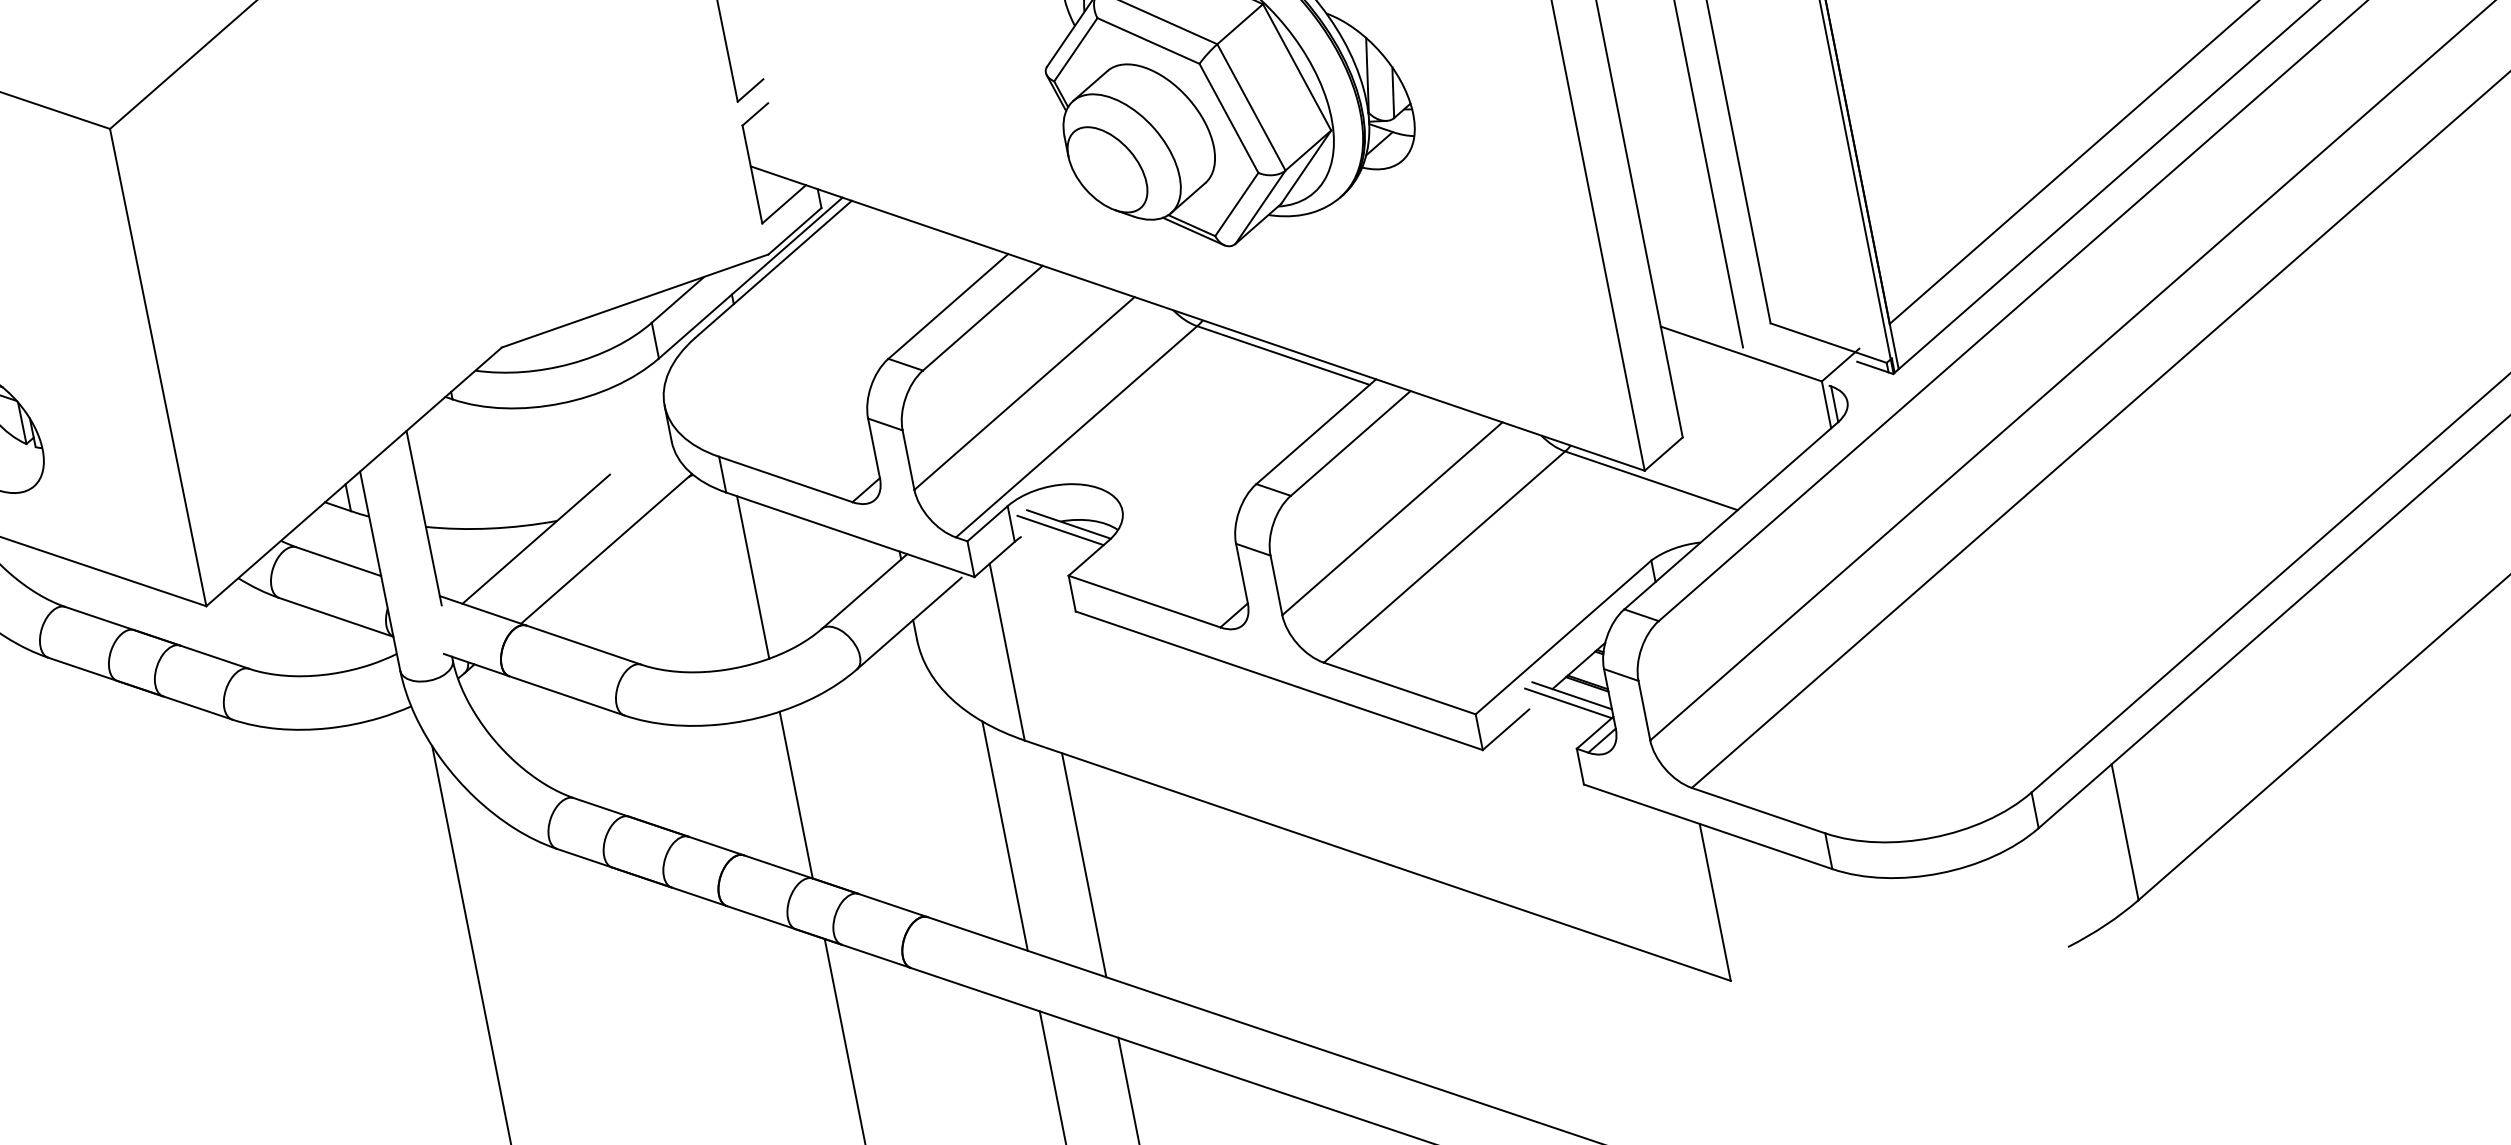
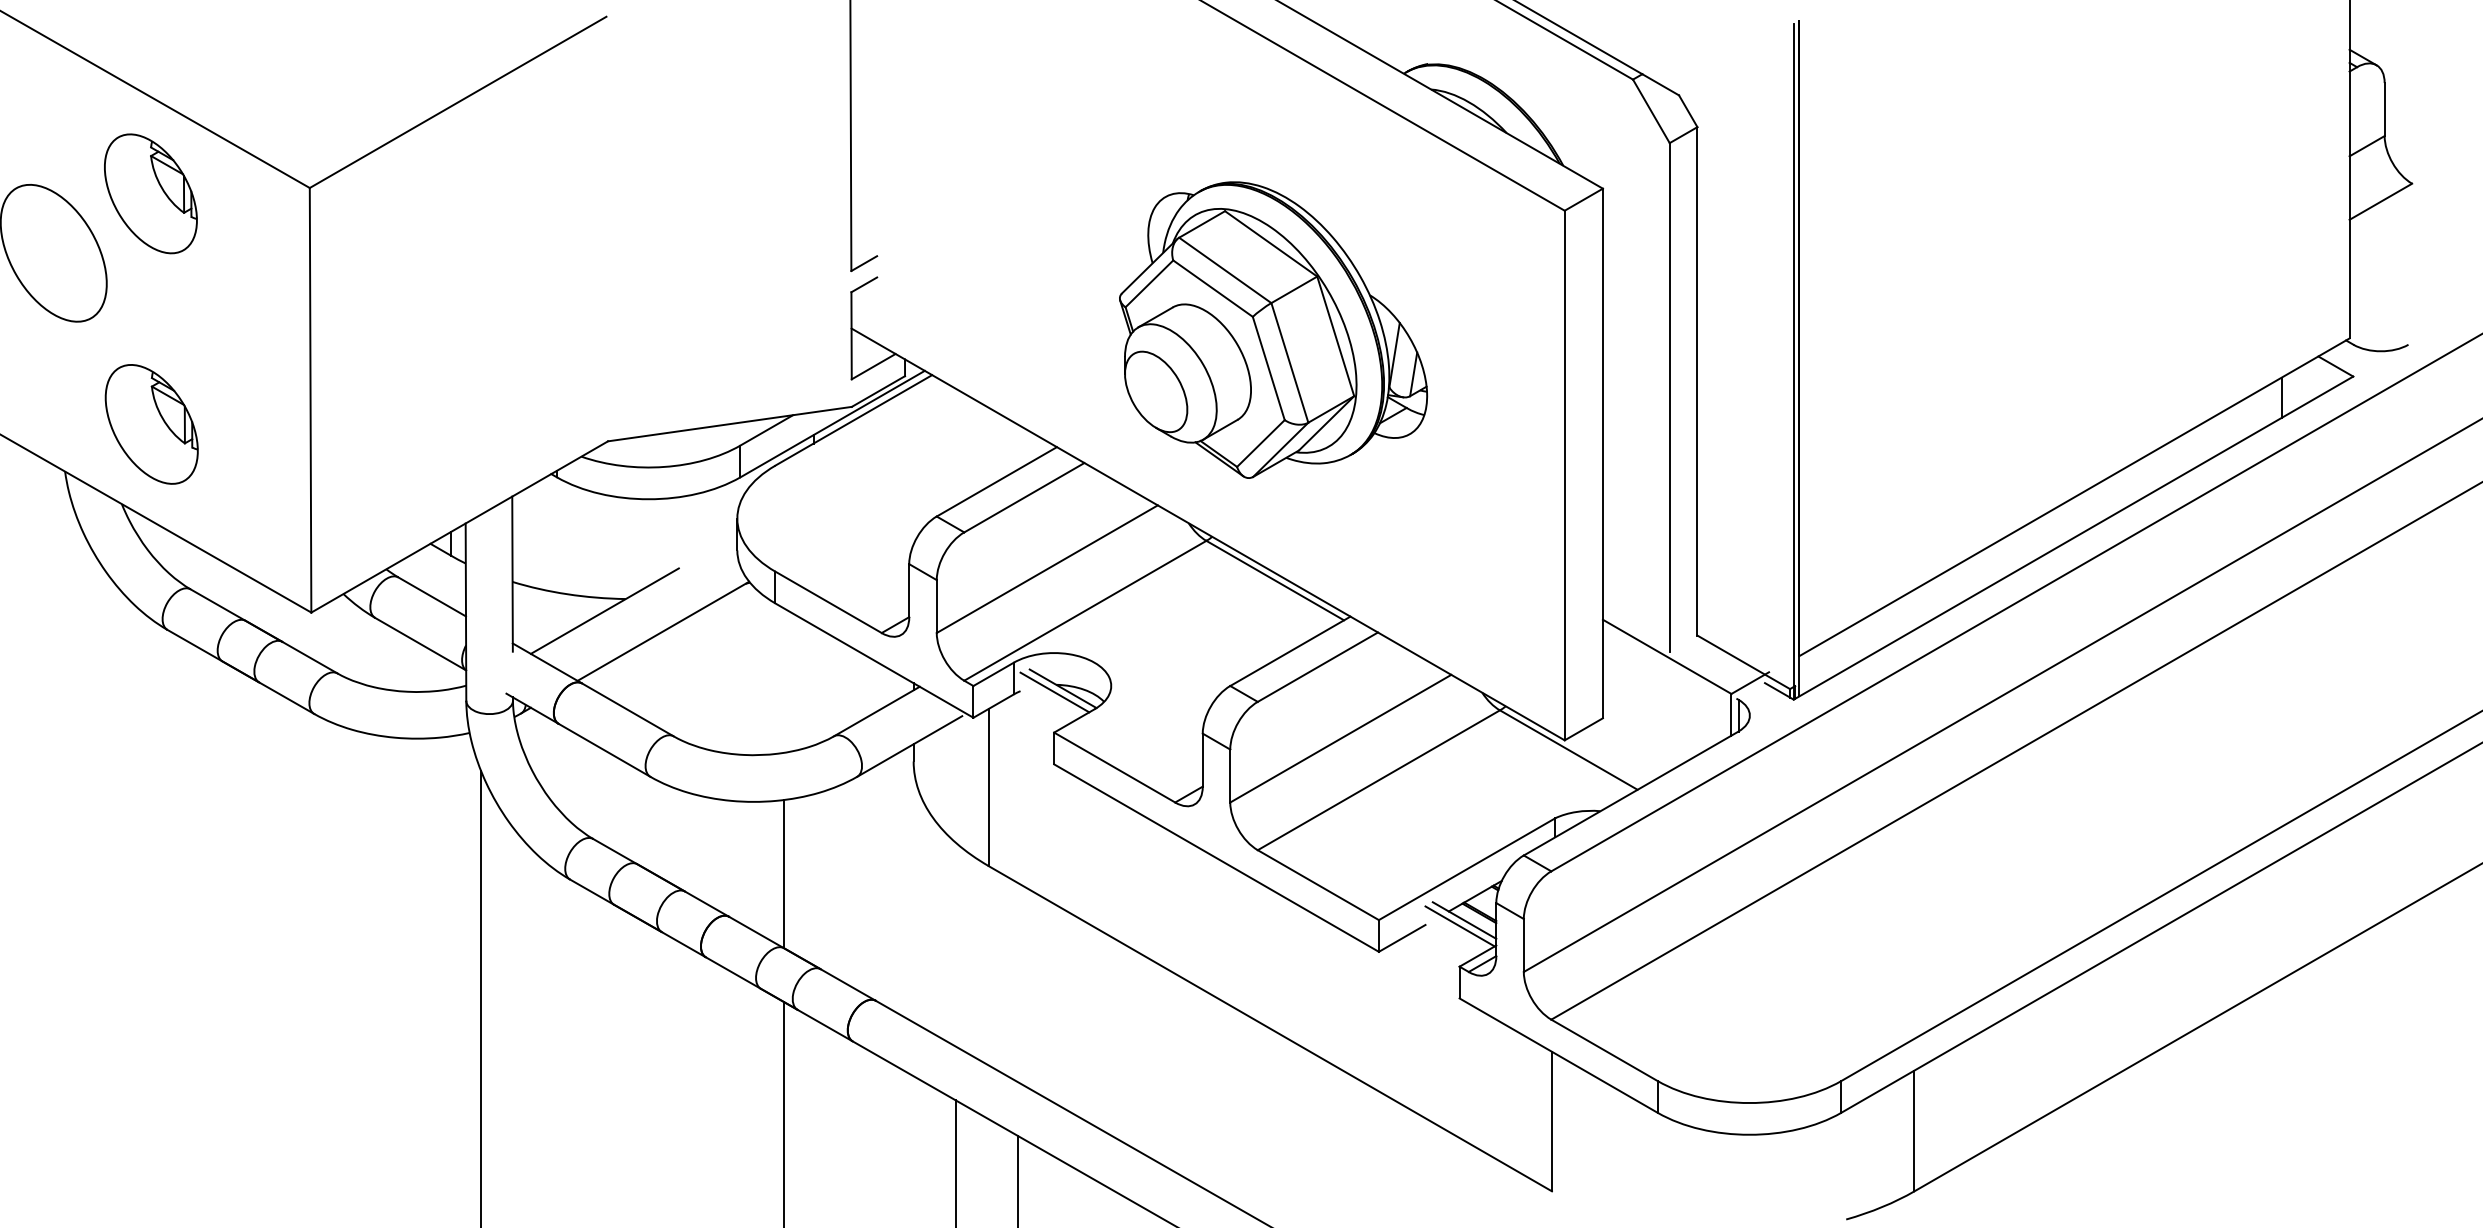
line: (752, 577) -> (783, 680), removed
line: (1004, 836) -> (955, 944), removed
line: (1084, 864) -> (1018, 982), removed

